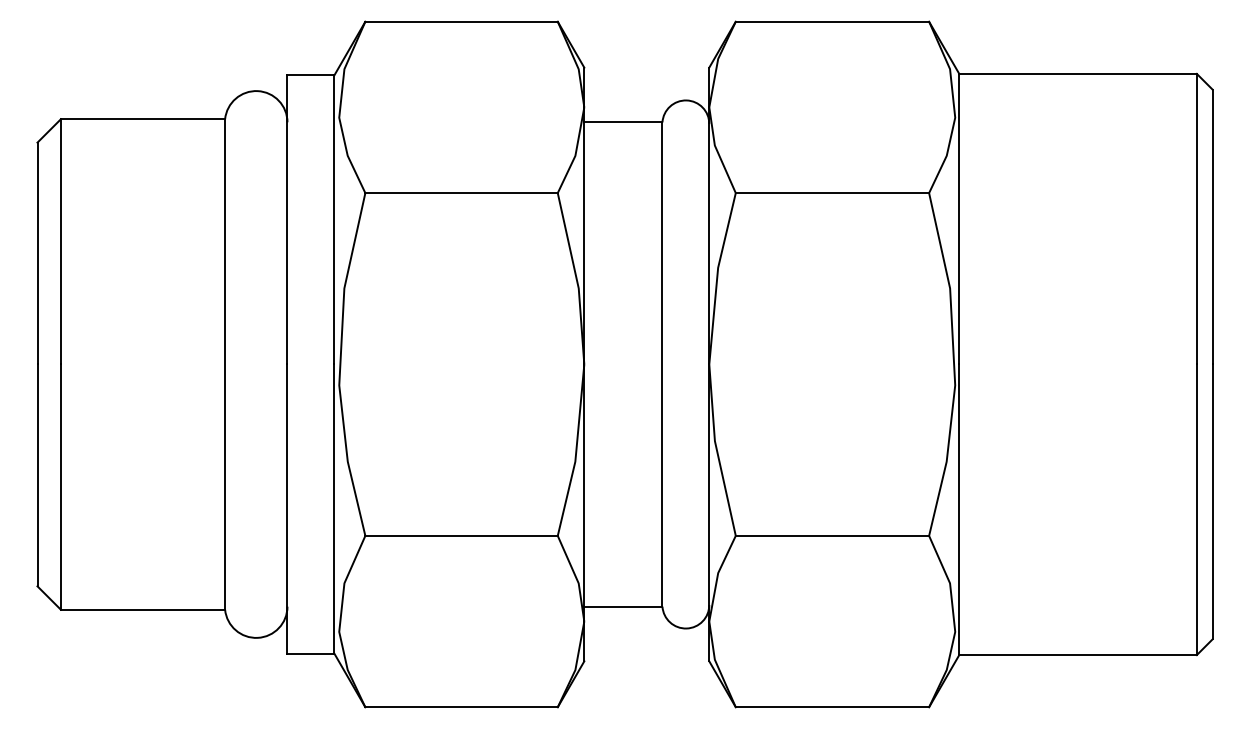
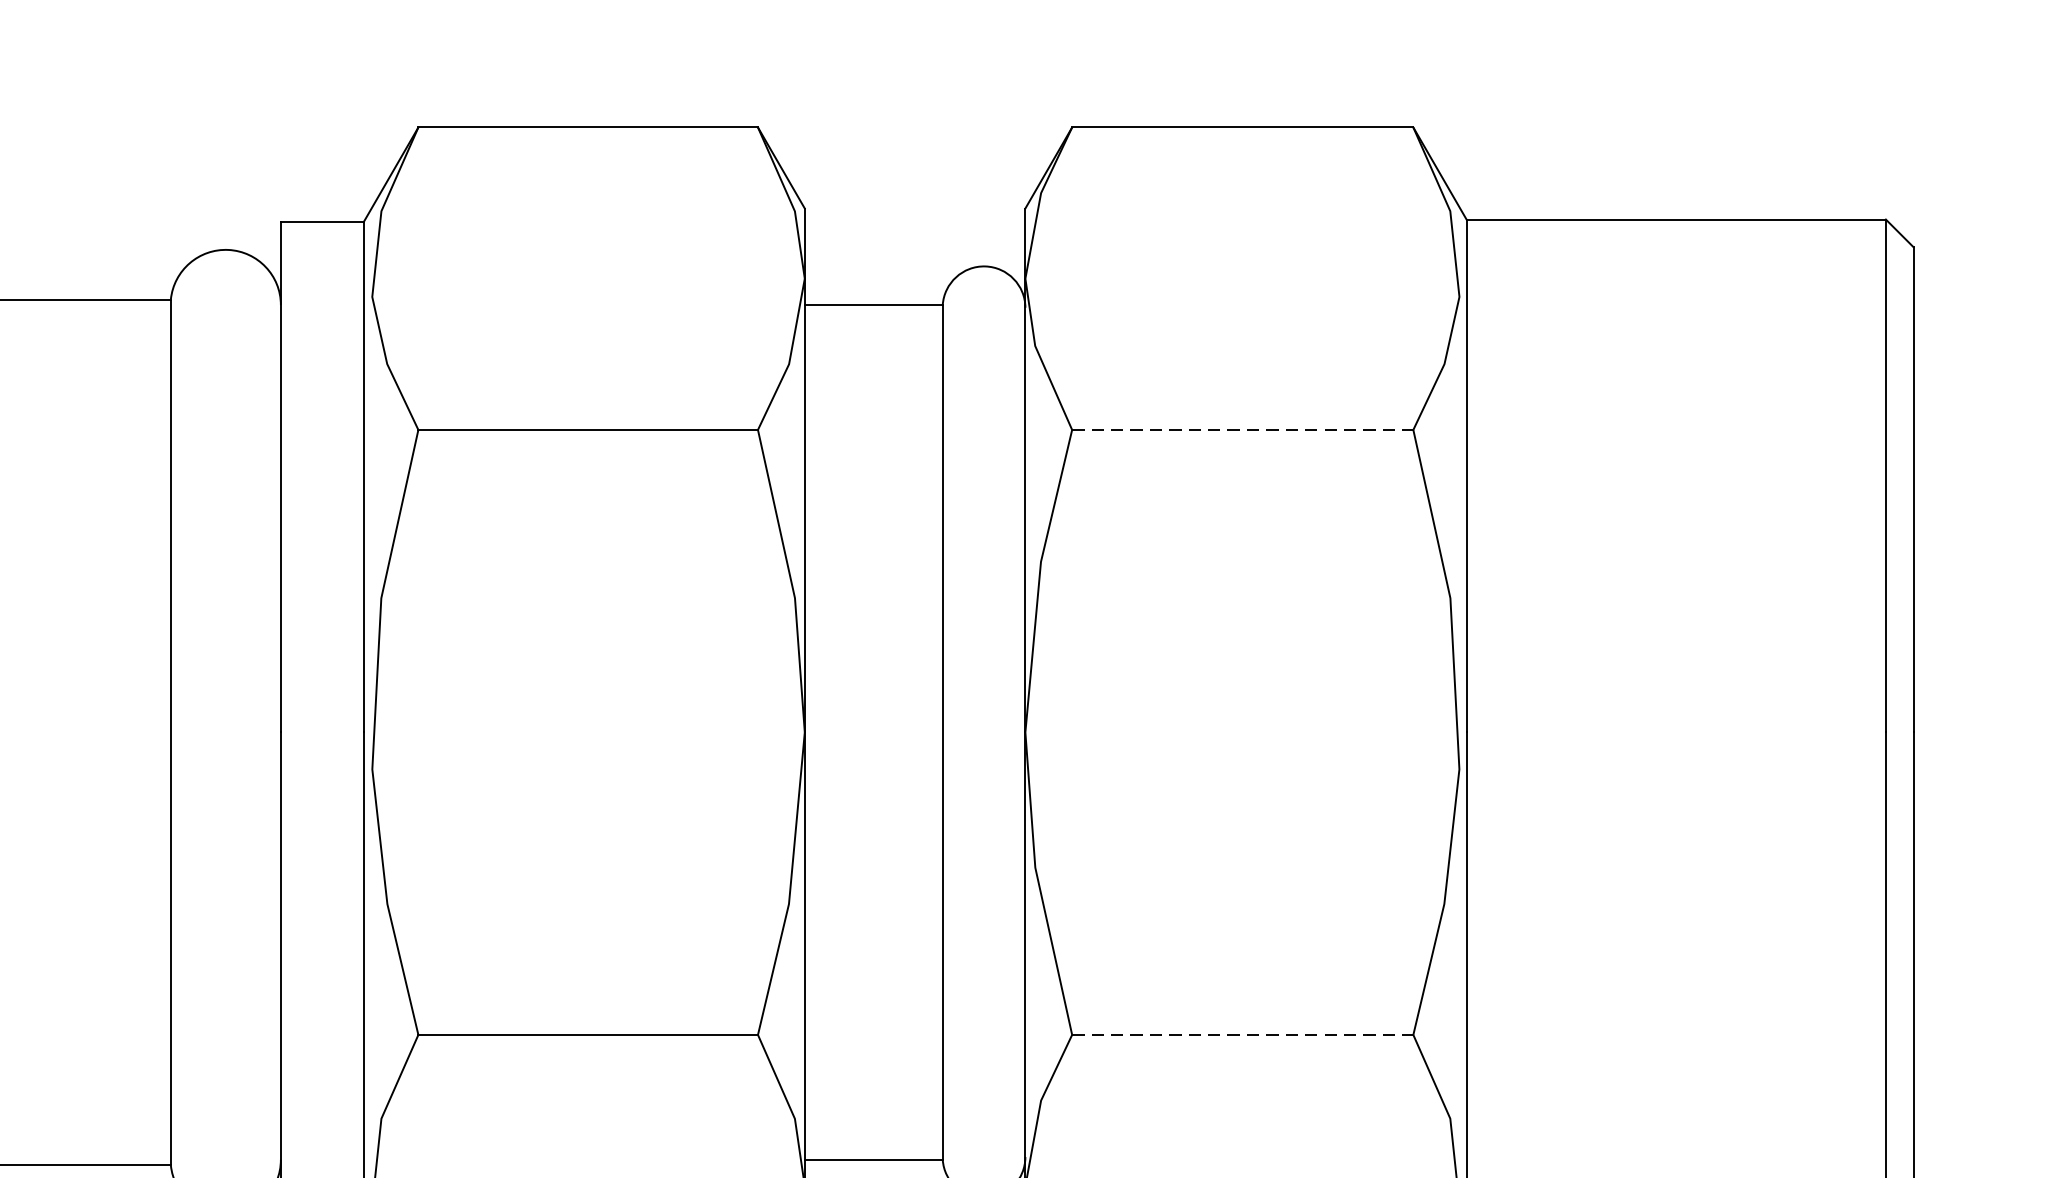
line: (832, 193) -> (1242, 430), solid -> dashed
line: (832, 535) -> (1242, 1034), solid -> dashed

